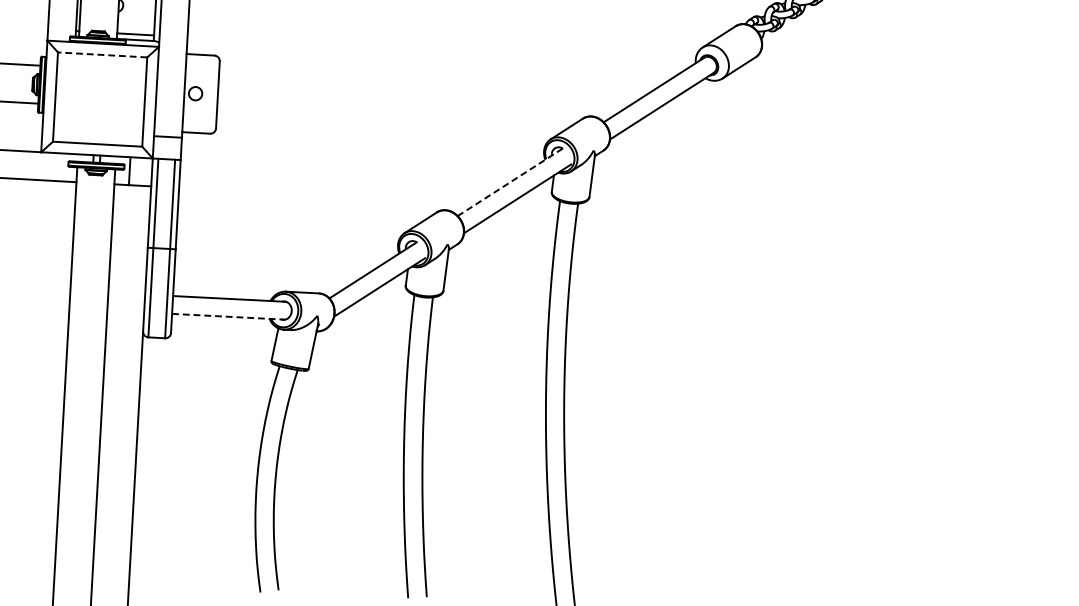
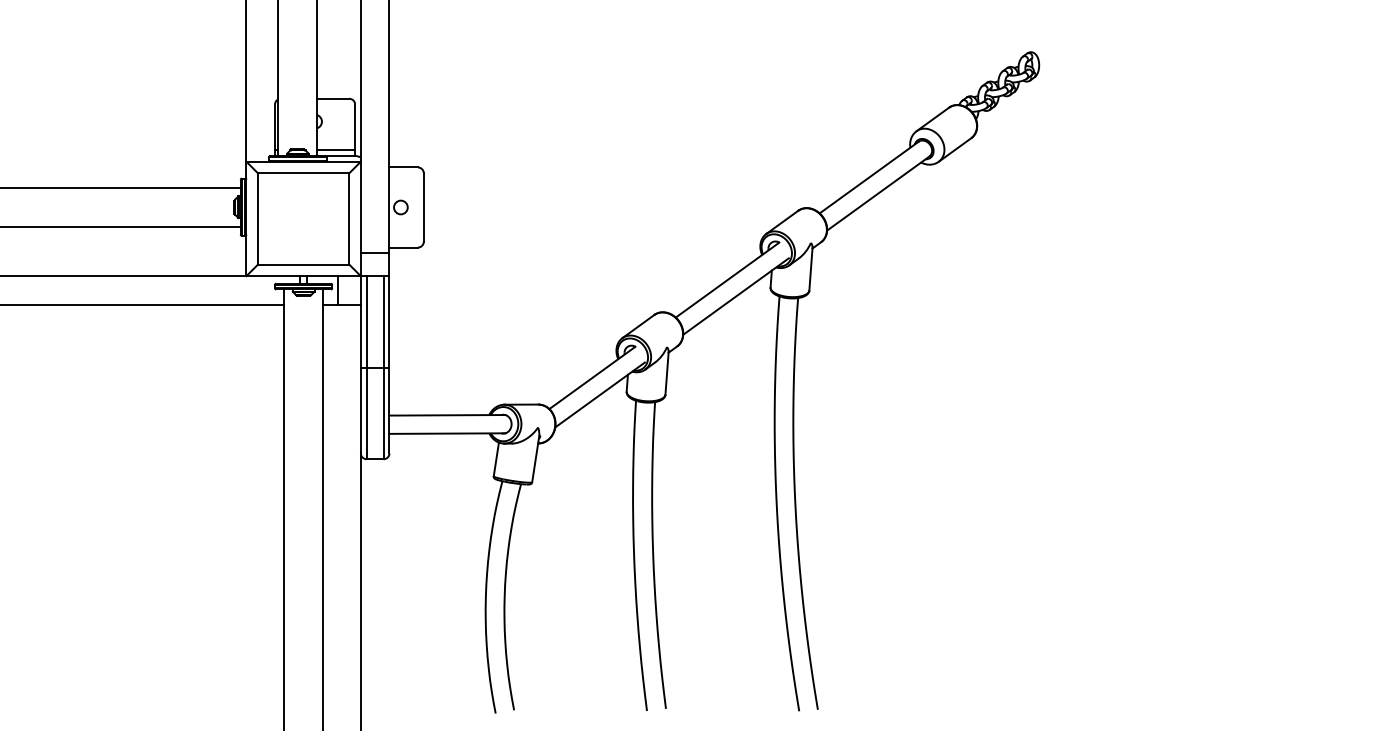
line: (102, 55) -> (303, 173), dashed -> solid
line: (510, 182) -> (727, 280), dashed -> solid
line: (228, 316) -> (447, 433), dashed -> solid

